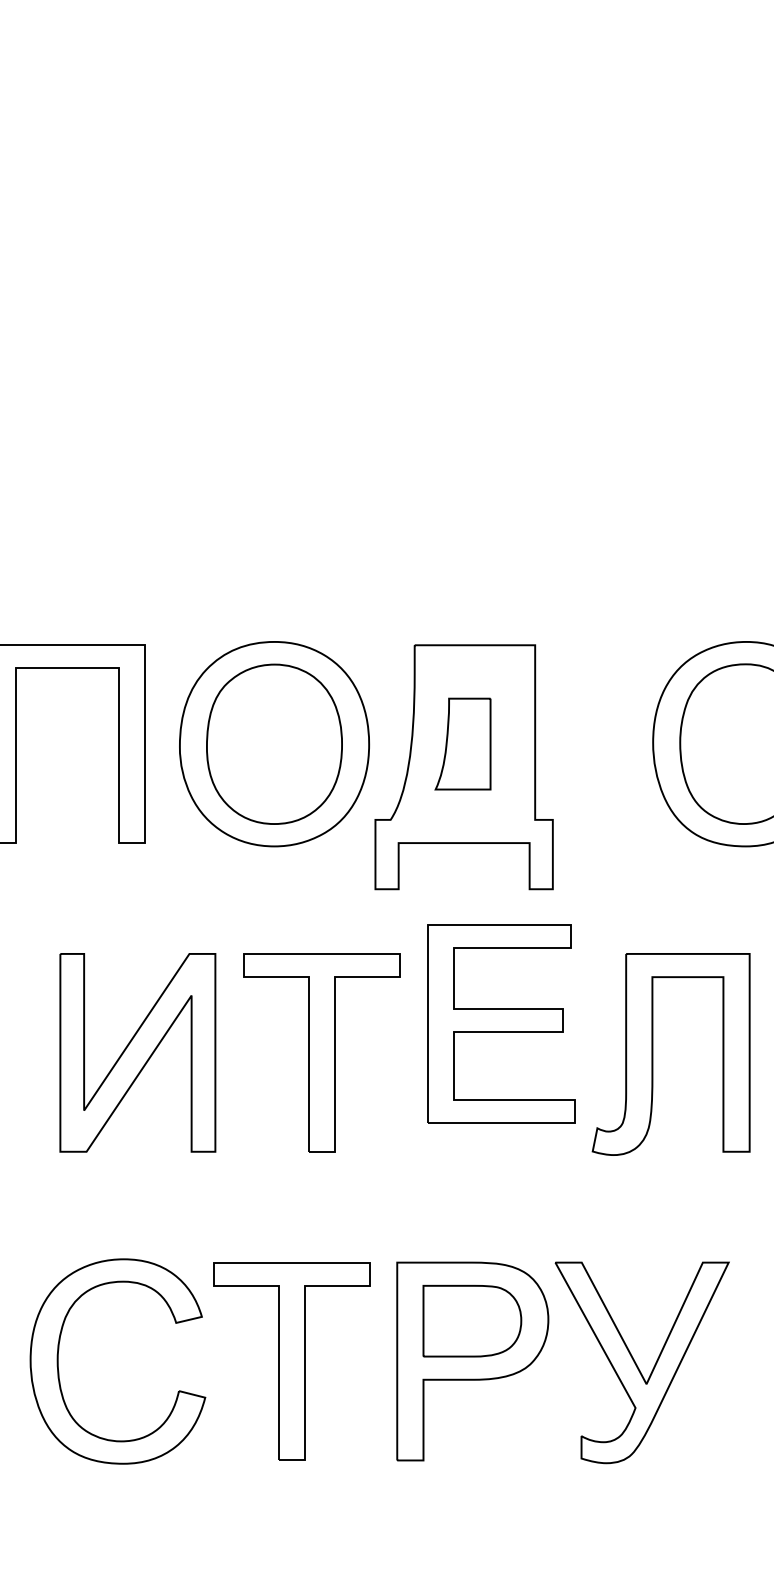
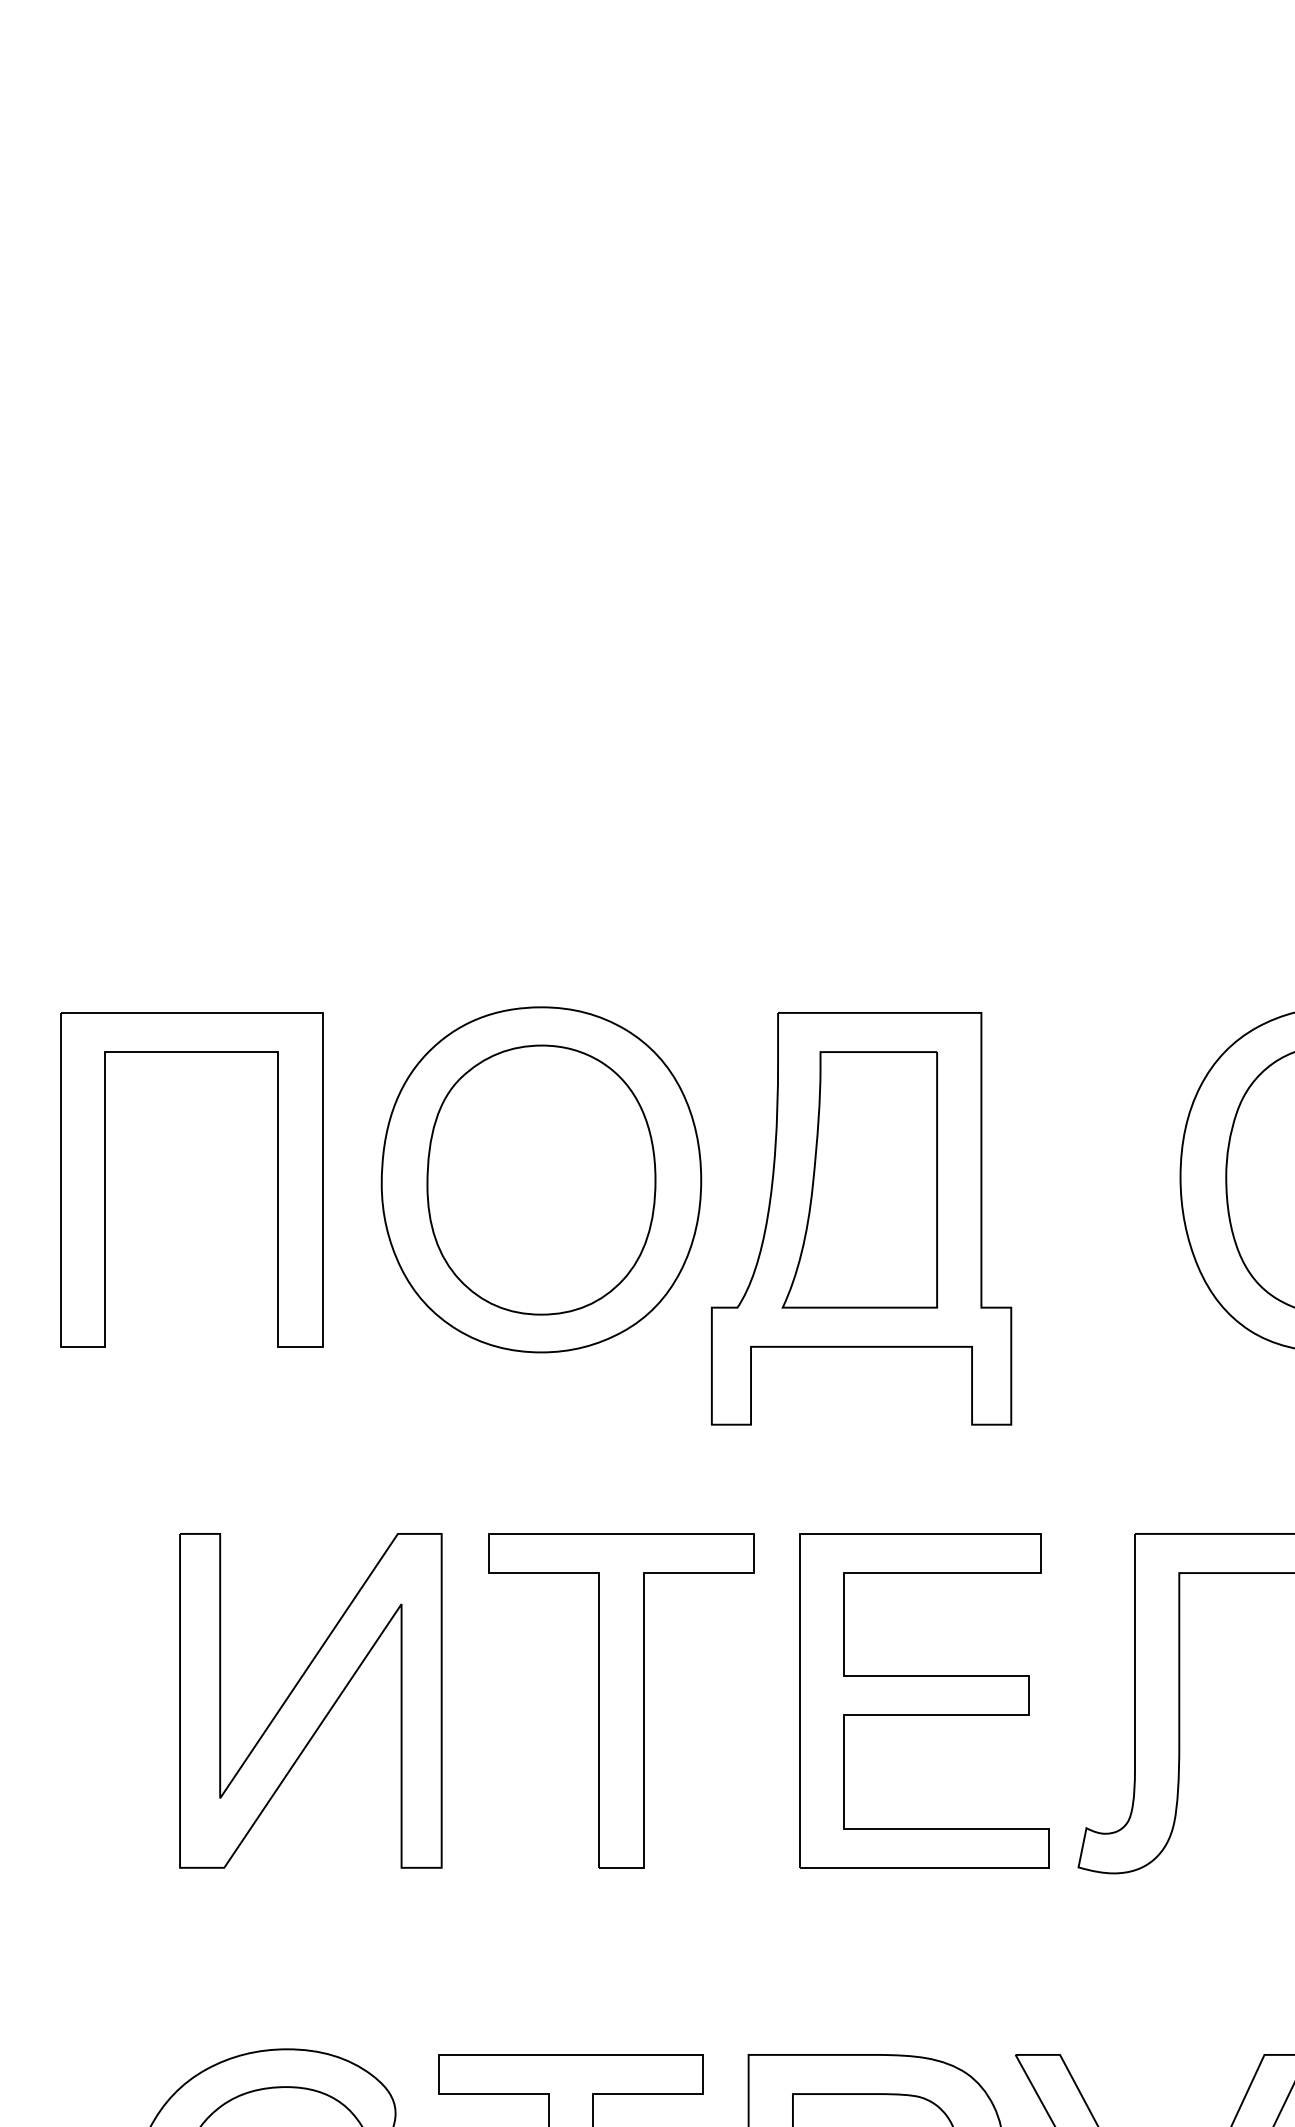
part: (462, 743) -> (858, 1178), size x1.67
part: (501, 1023) -> (924, 1700), moved

